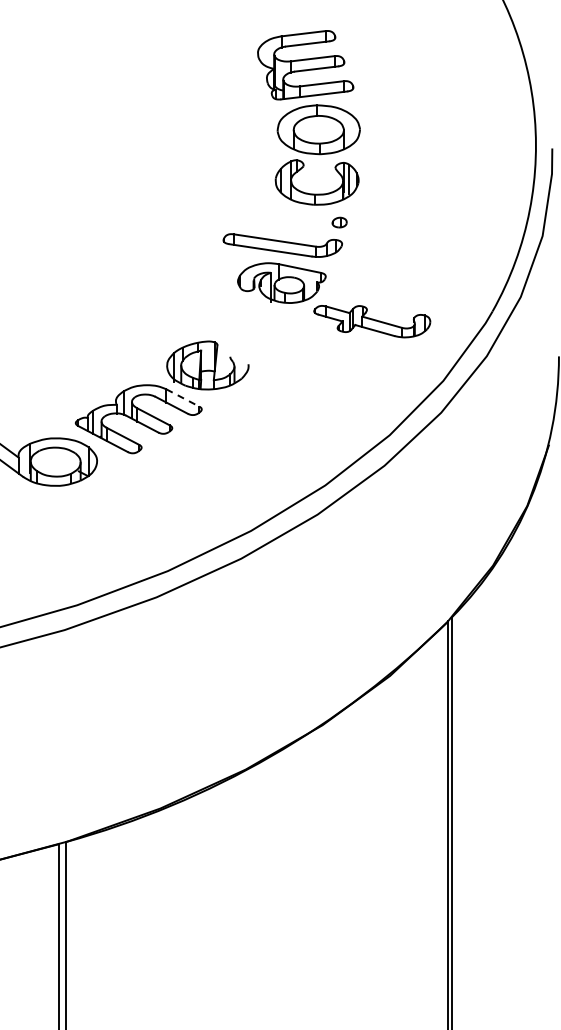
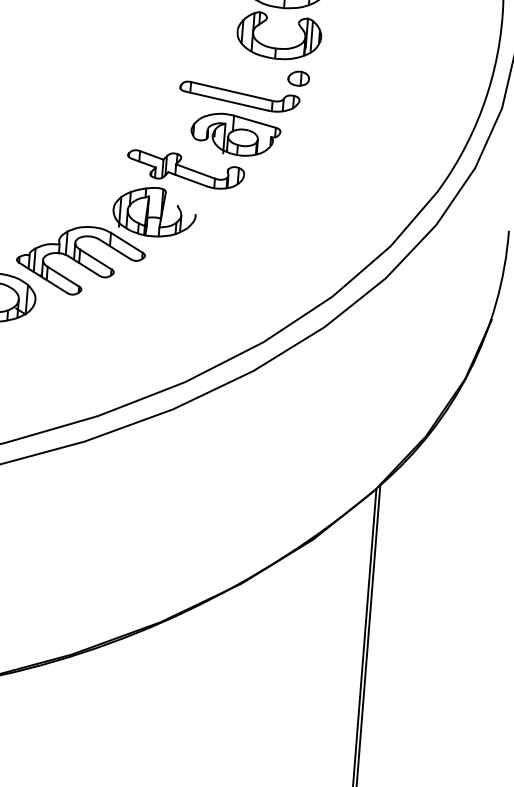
part: (339, 222) -> (298, 78), size x1.43
part: (372, 321) -> (185, 169), moved
line: (182, 397) -> (126, 242), dashed -> solid

